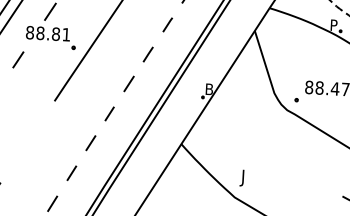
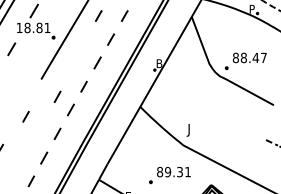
line: (133, 22) -> (98, 15), added
text: (30, 32) -> (19, 27), 88.81 -> 18.81
line: (74, 124) -> (57, 96), added
line: (31, 148) -> (25, 116), added

